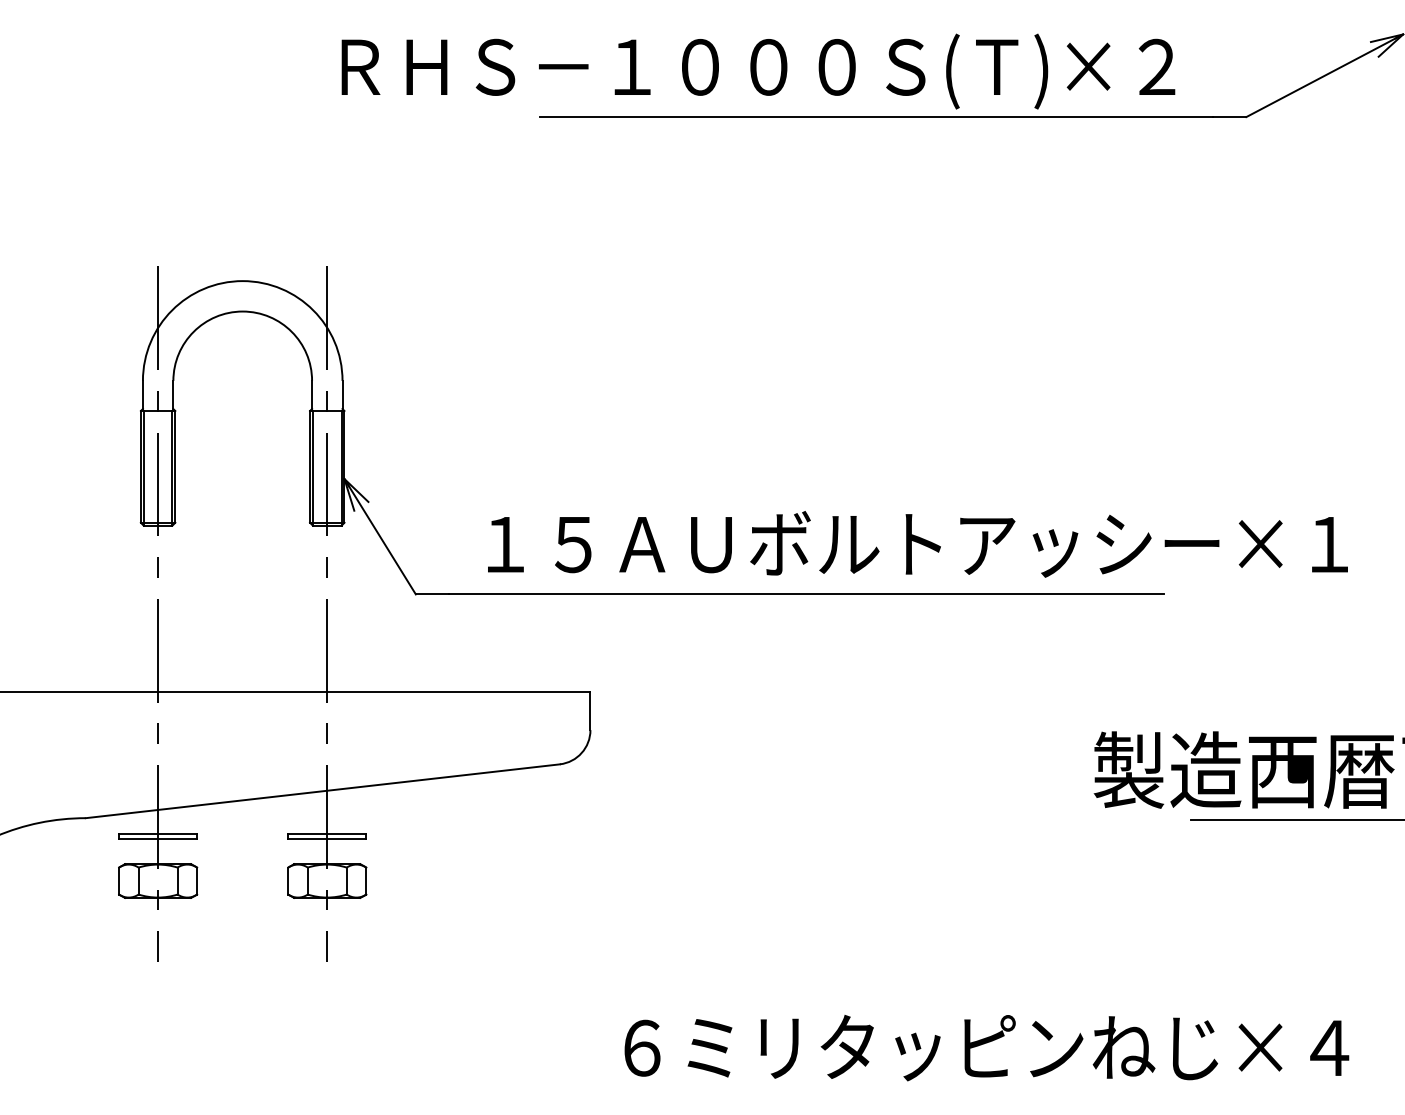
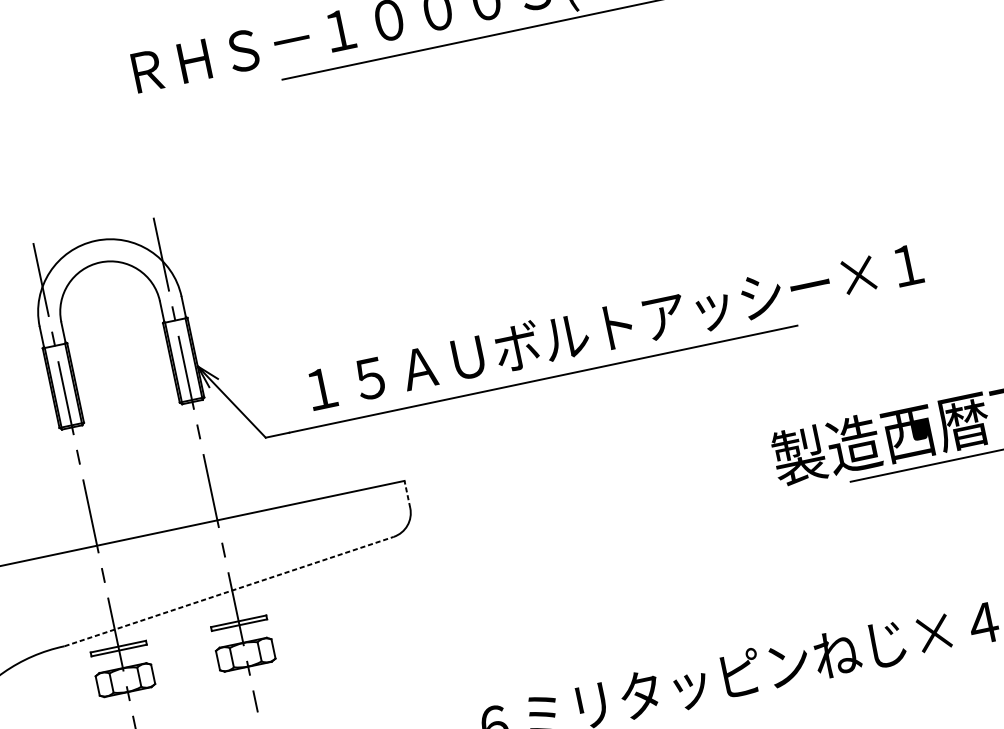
line: (590, 710) -> (407, 494), solid -> dashed
line: (322, 791) -> (228, 591), solid -> dashed

